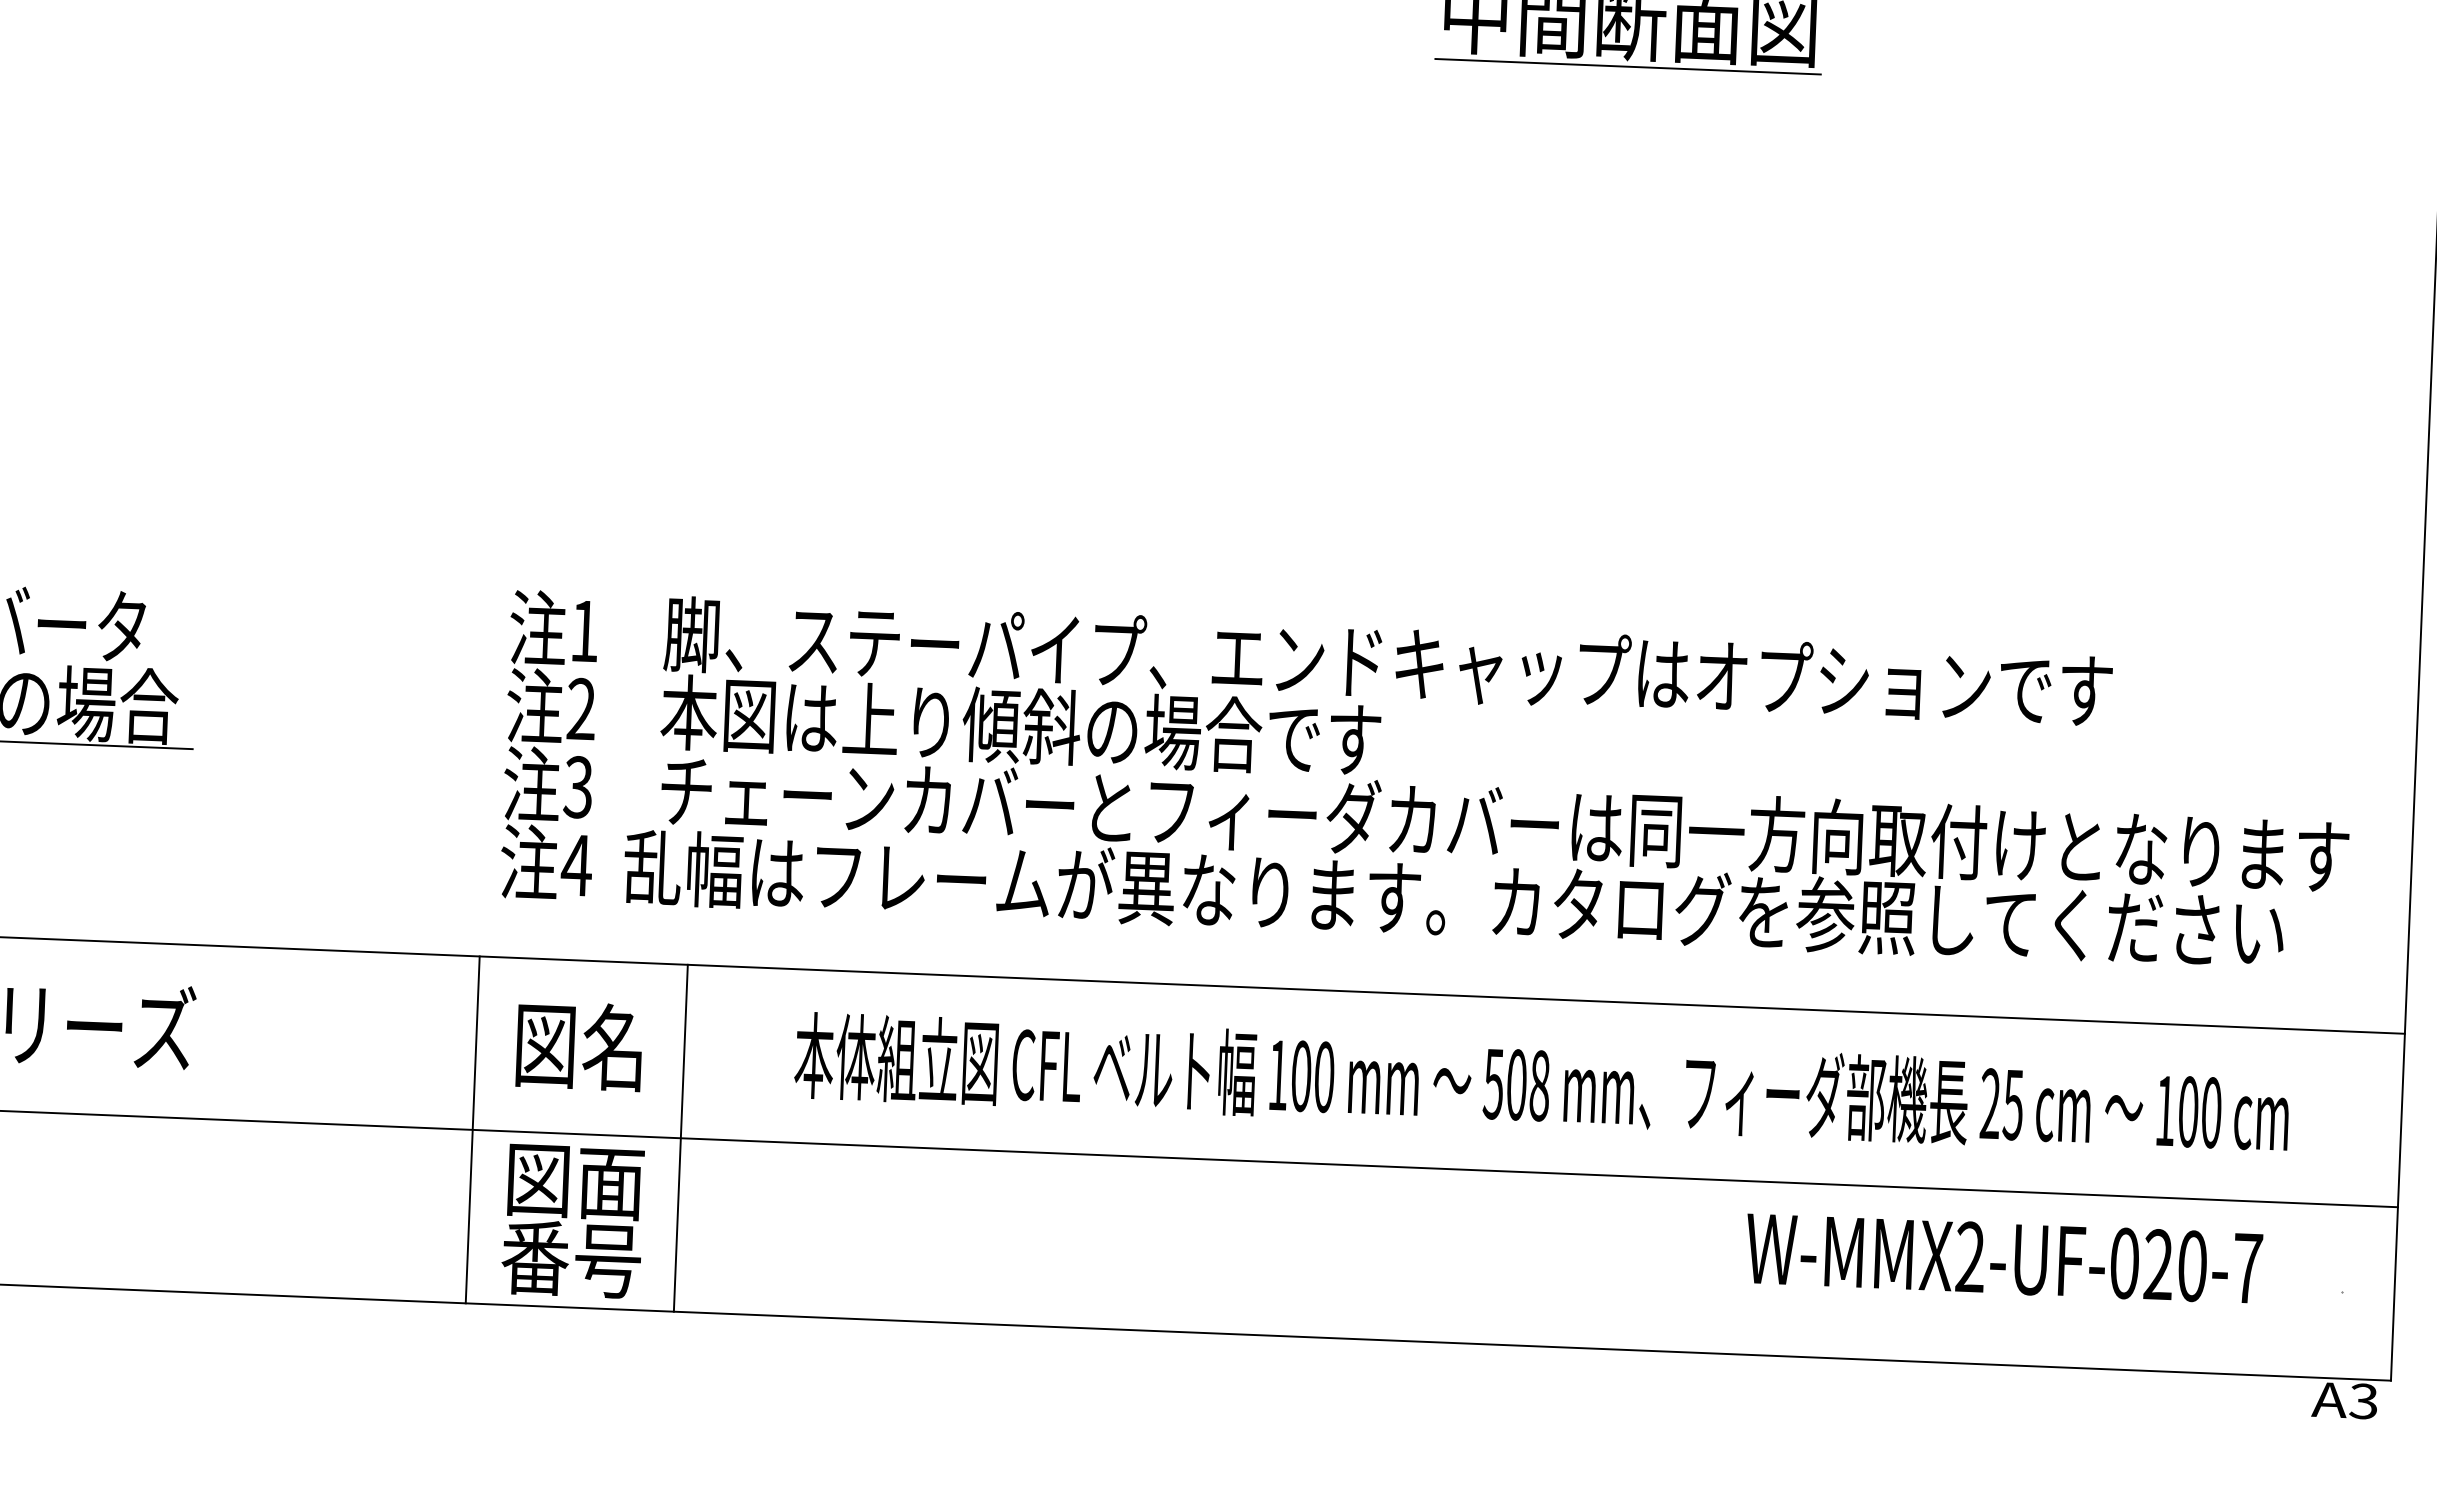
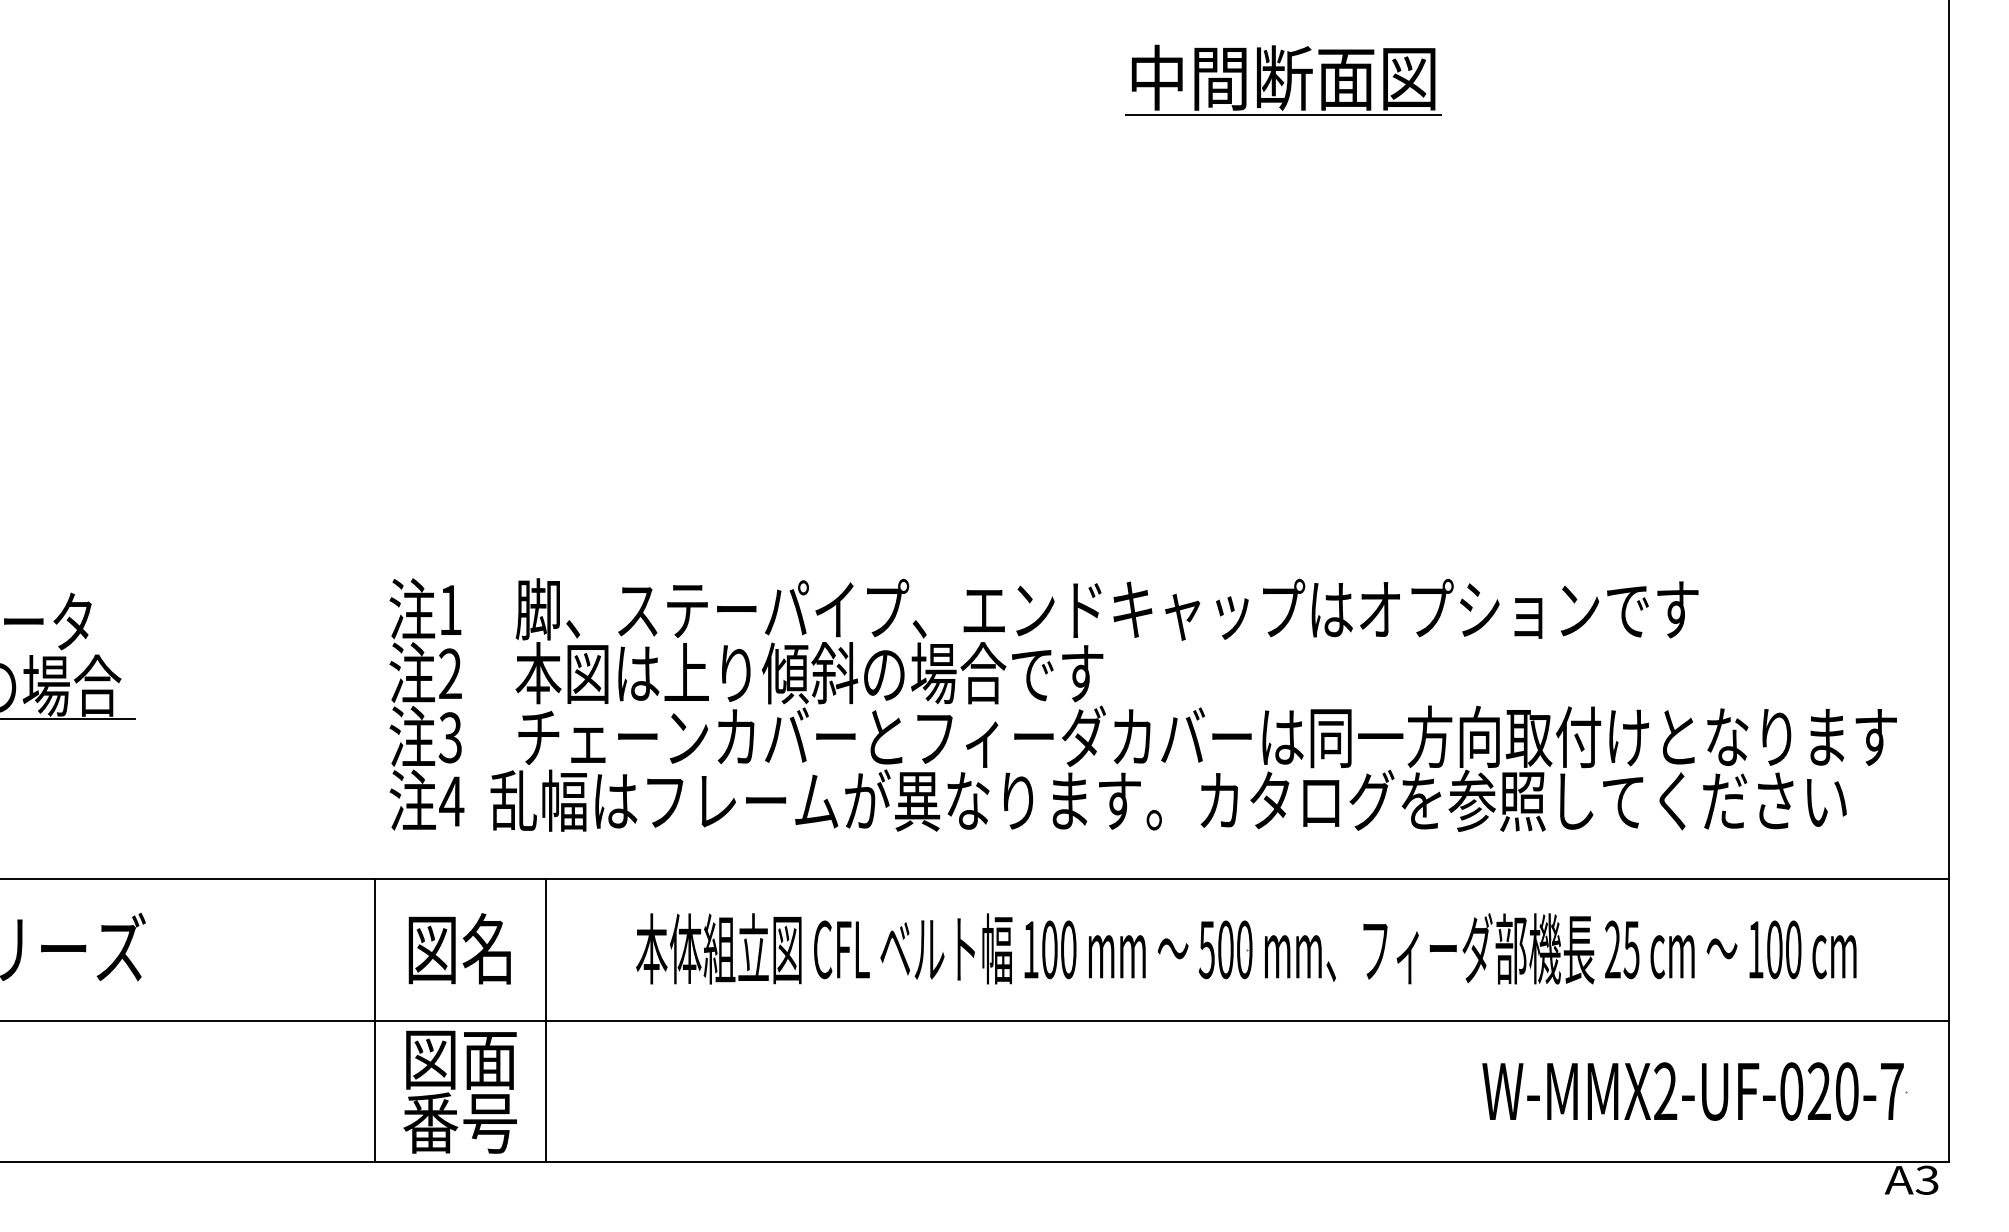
text: (1539, 1085) -> (1244, 949), 508 -> 500
text: (2003, 1258) -> (1692, 1091), moved

